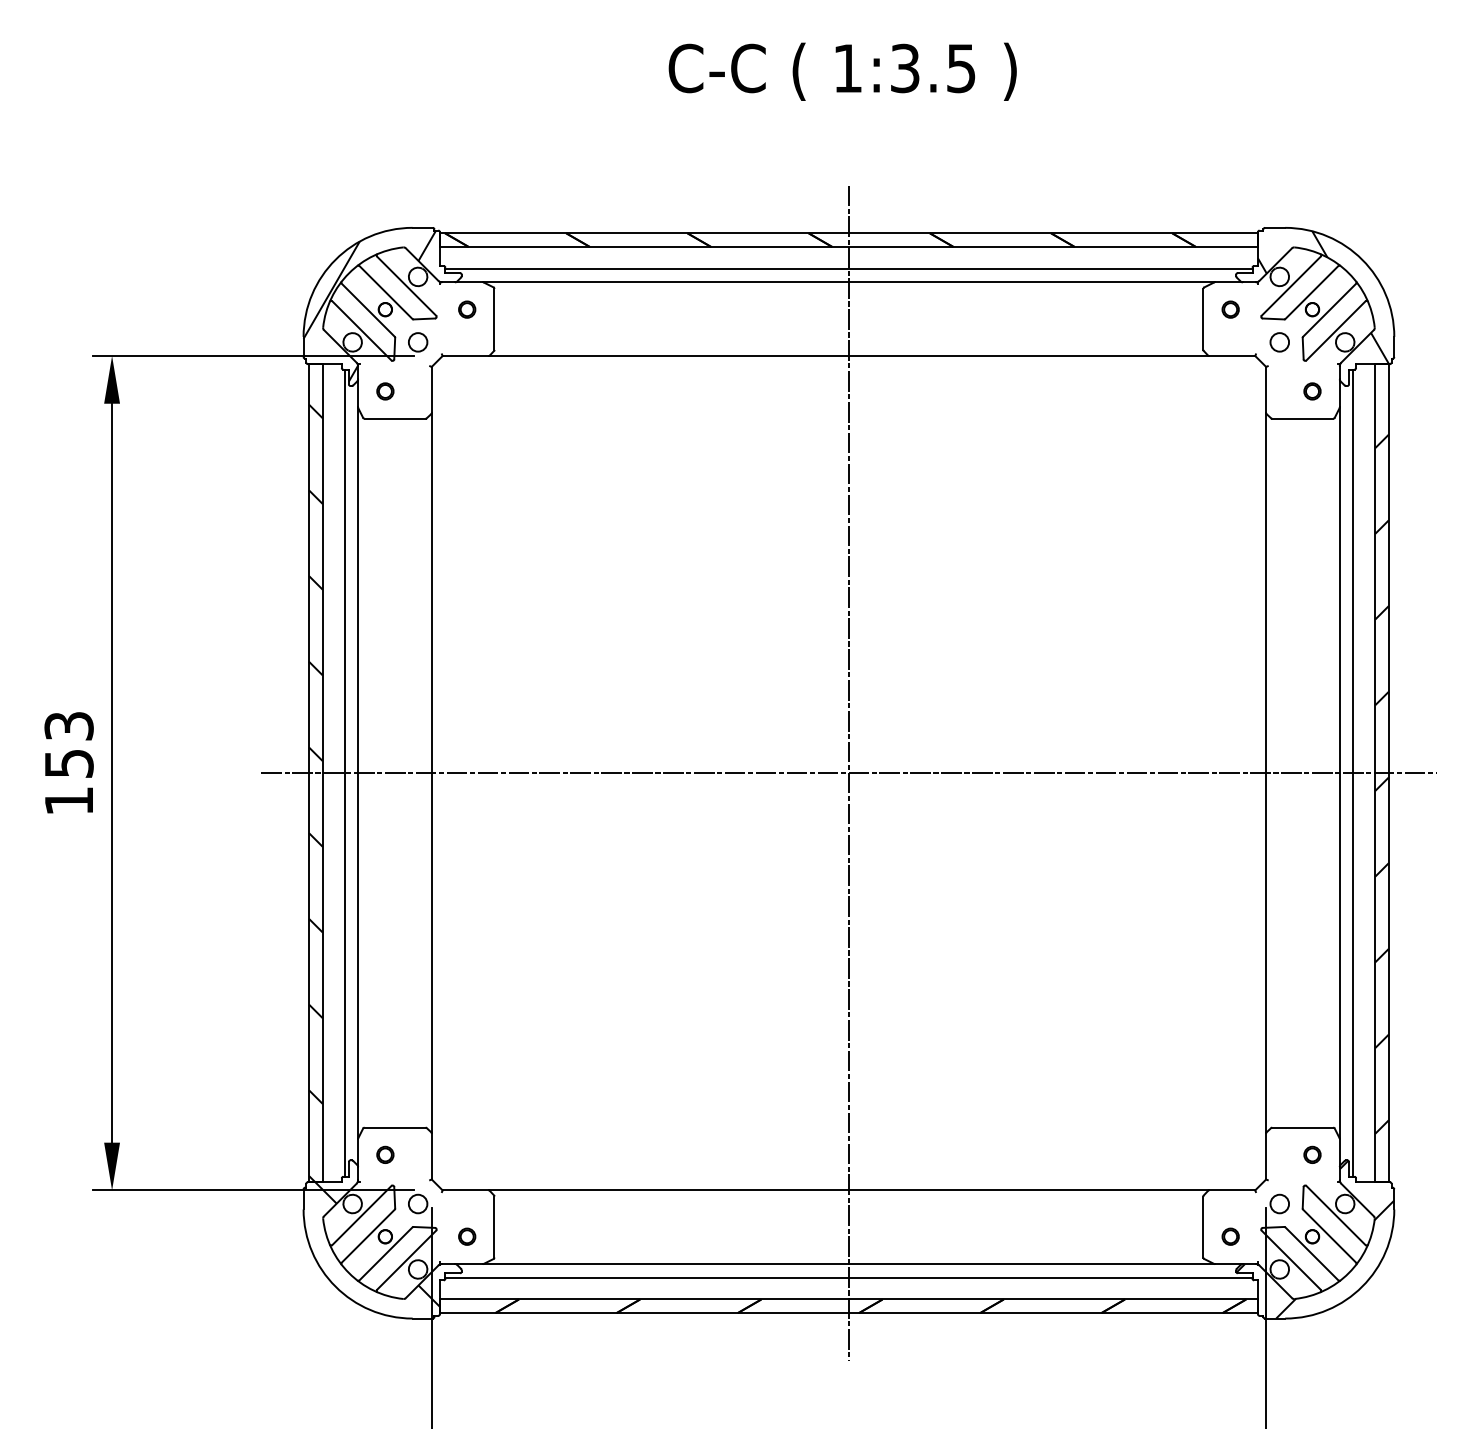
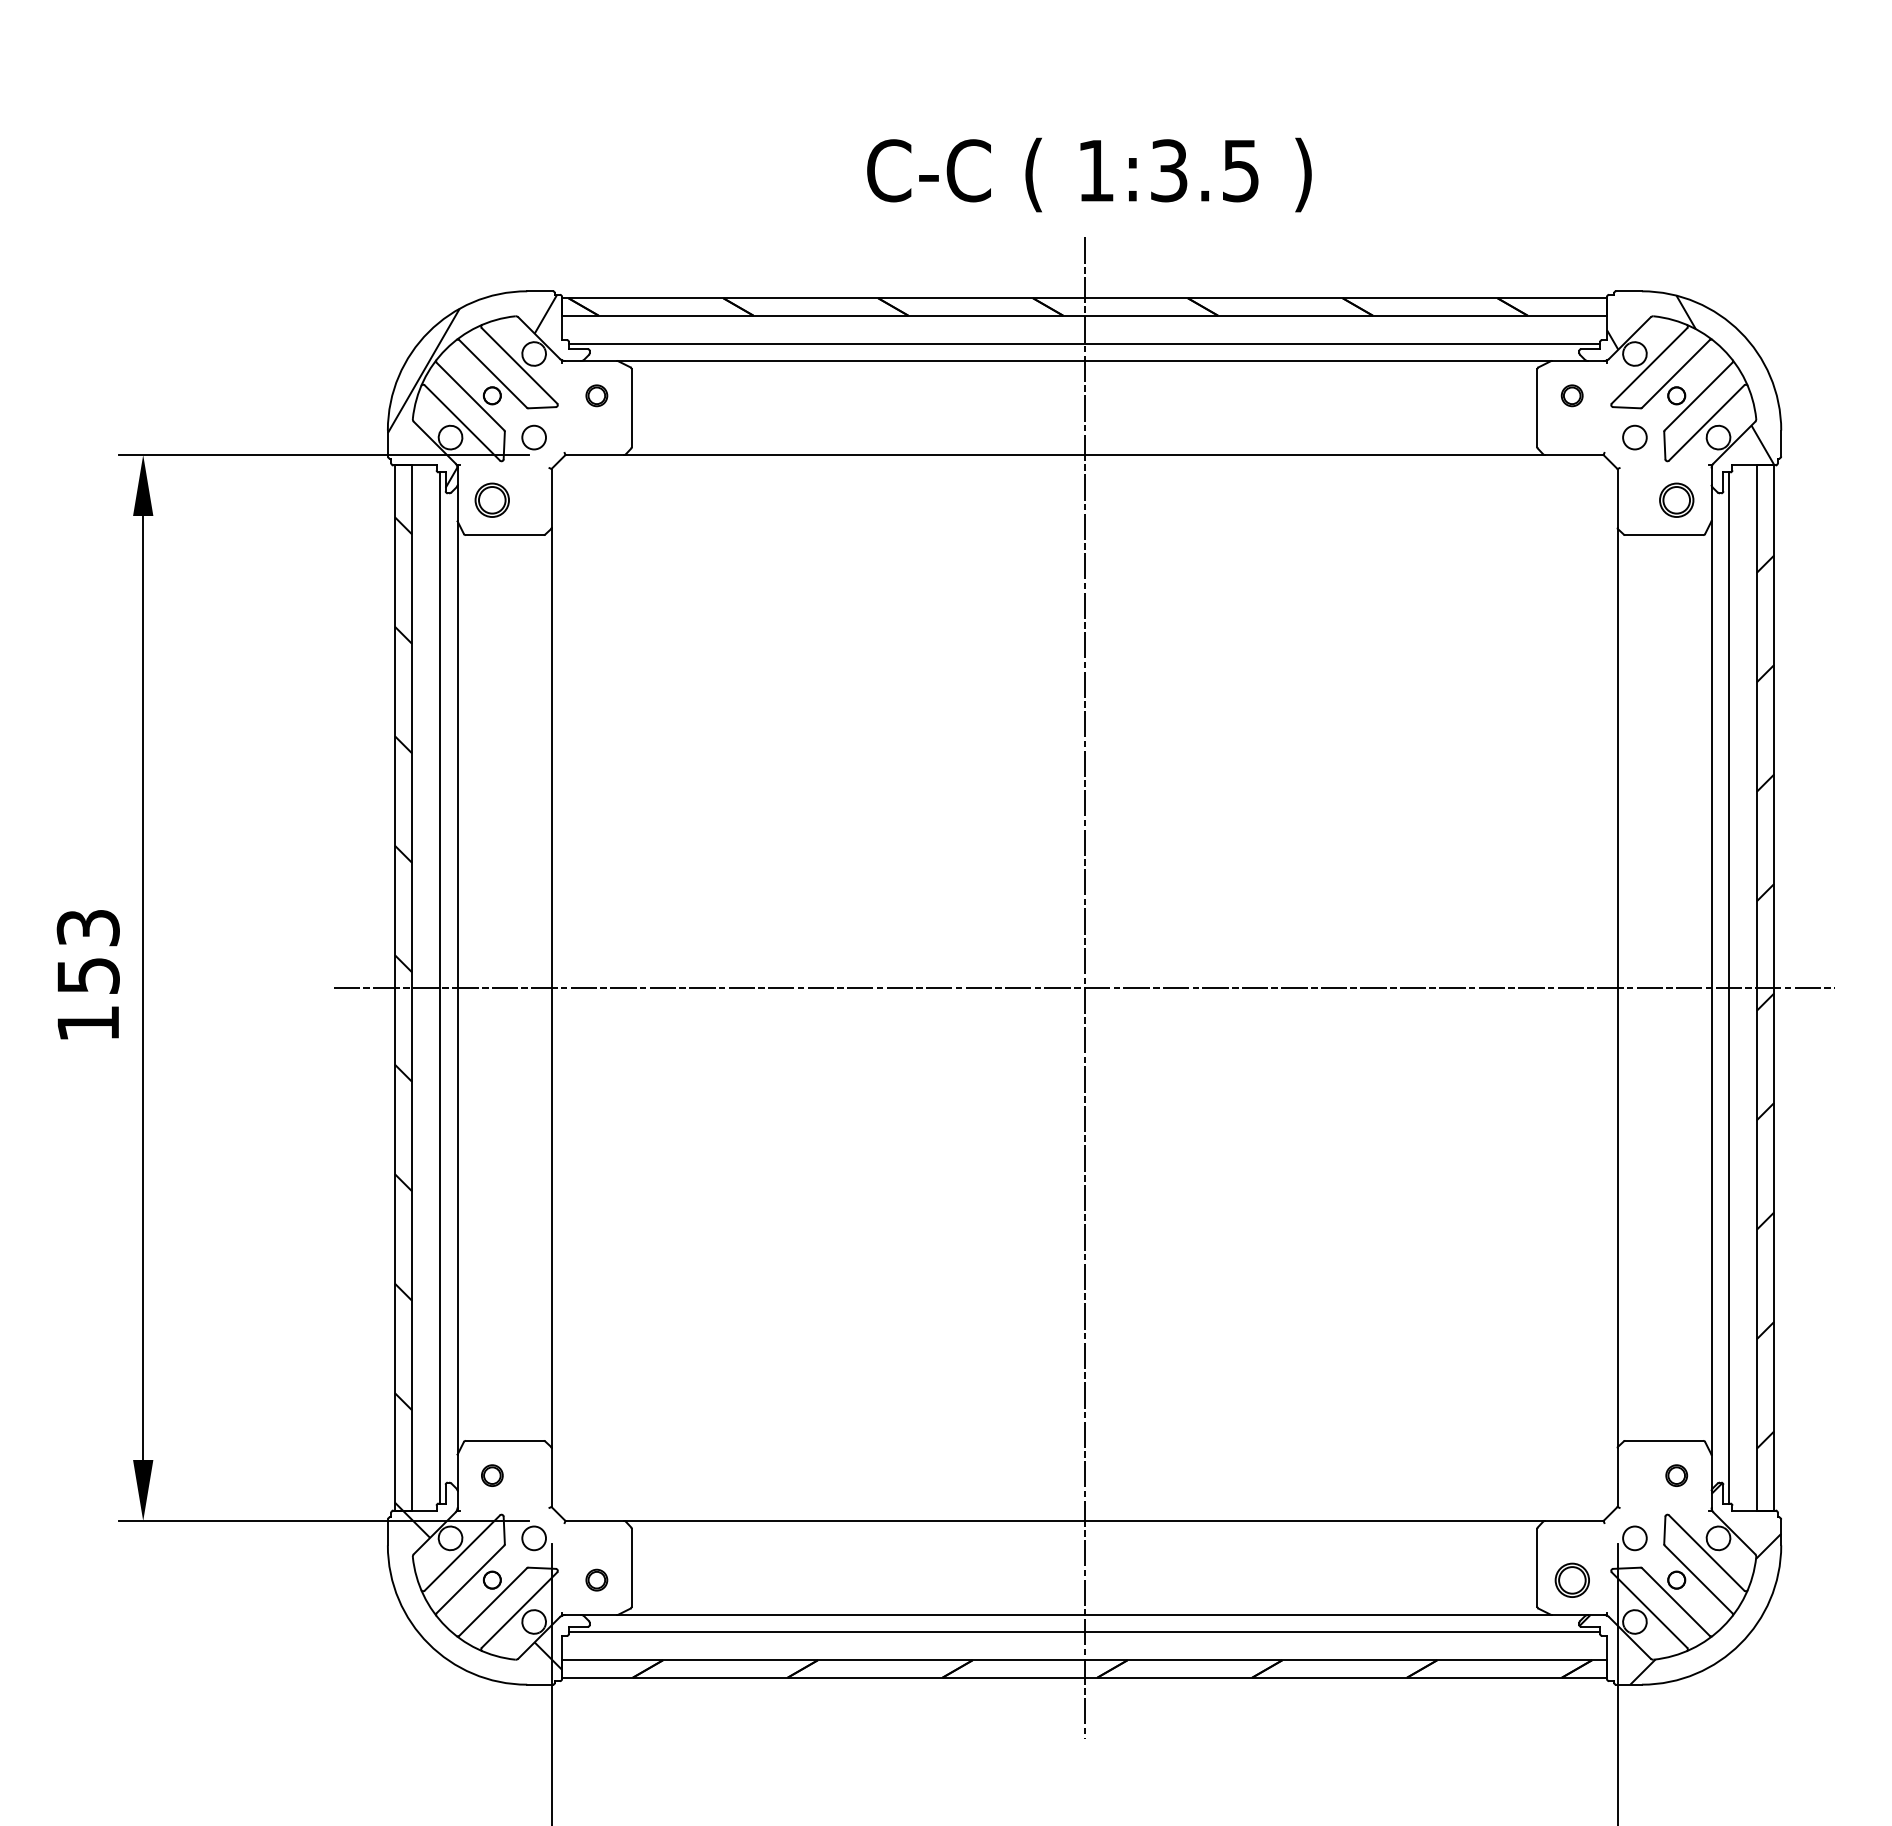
text: (842, 71) -> (1089, 174), moved
circle: (385, 391) -> (492, 500), size x1.6
circle: (1312, 391) -> (1676, 500), size x1.6
circle: (1230, 1236) -> (1571, 1579), size x1.6

